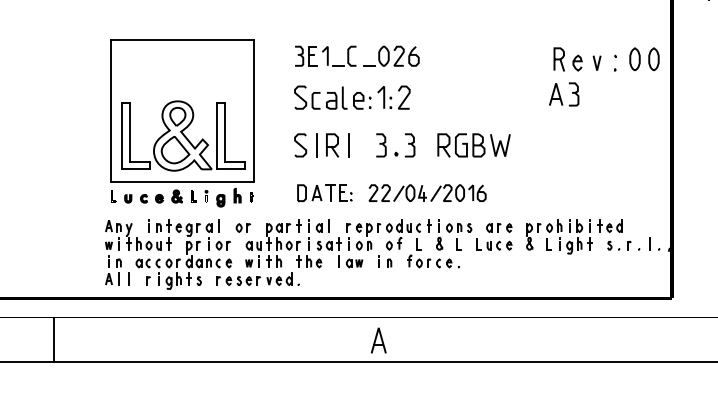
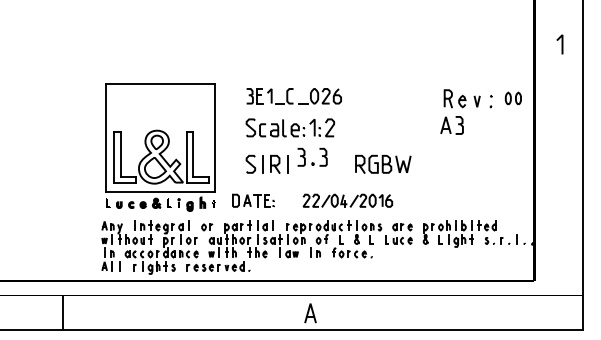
part: (644, 59) -> (513, 98), size x0.7
part: (395, 144) -> (312, 156), moved
part: (324, 192) -> (253, 200), moved

